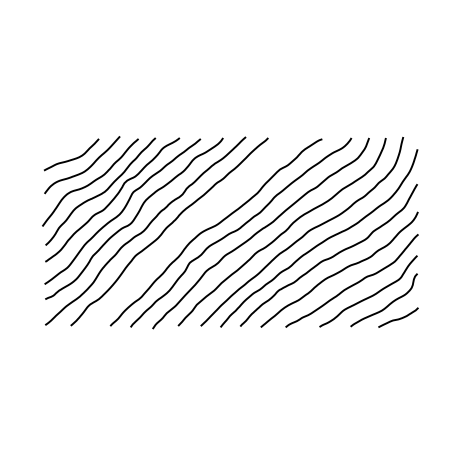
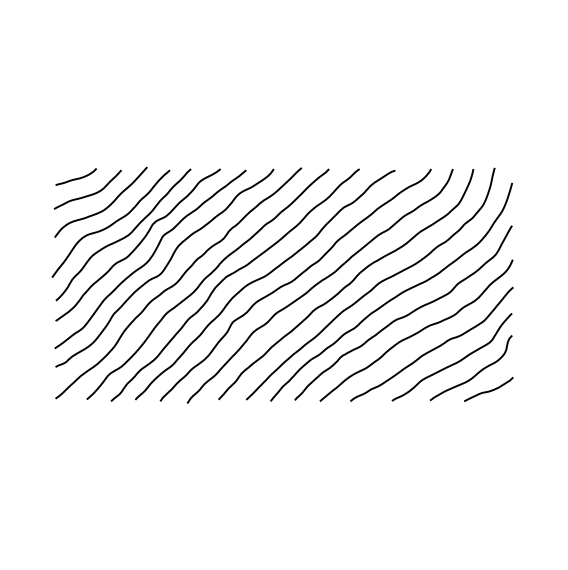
curve: (62, 145) -> (76, 178), added
curve: (187, 225) -> (230, 276), added

